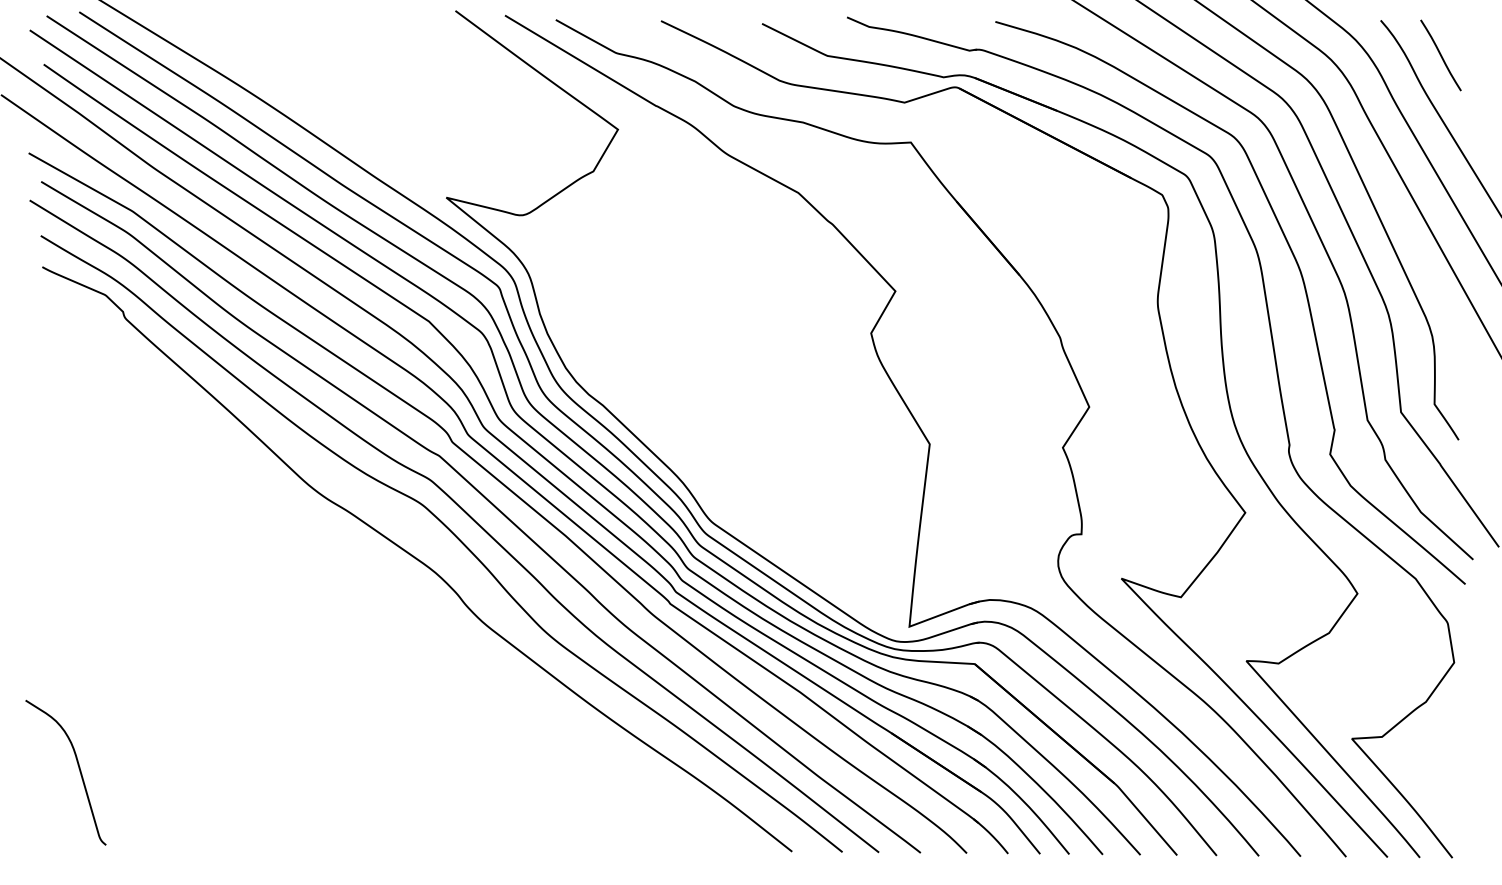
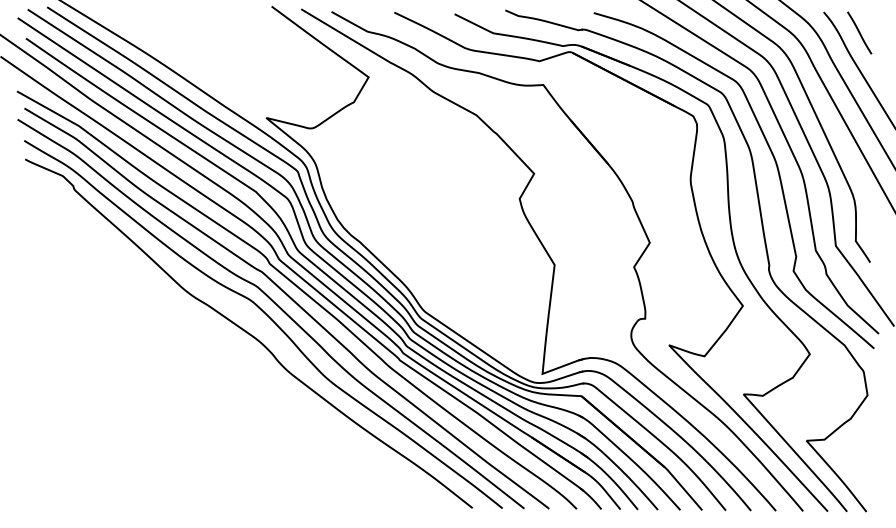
curve: (78, 770) -> (46, 459), removed

